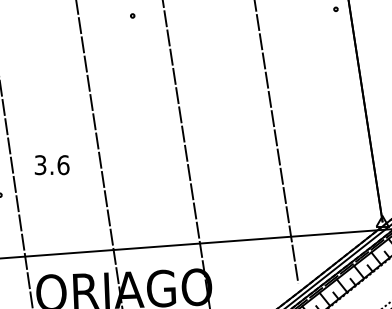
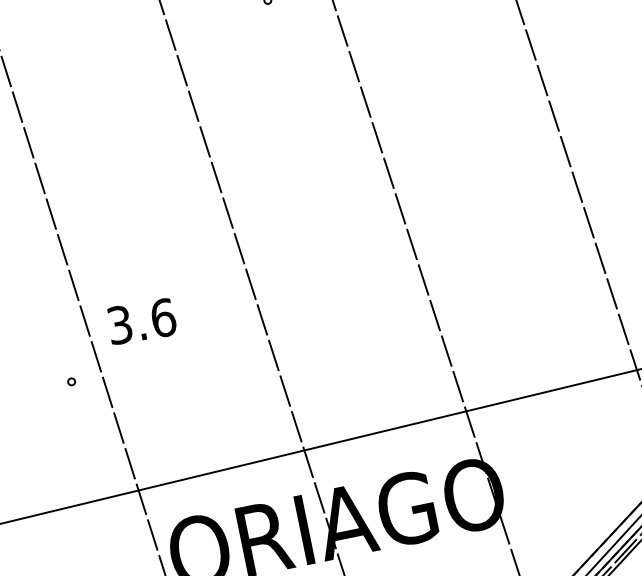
text: (51, 165) -> (140, 322), moved

